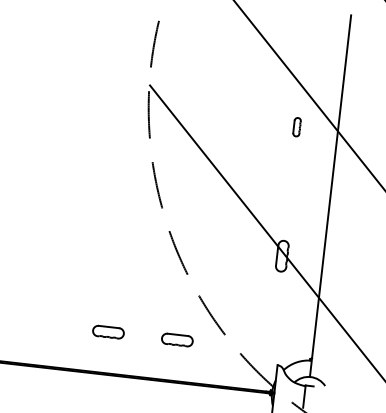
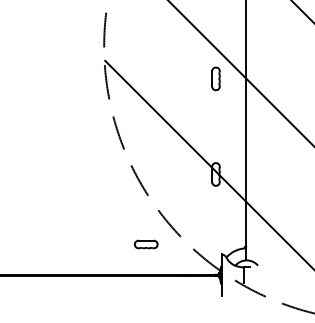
part: (296, 126) -> (215, 78), size x1.67
part: (108, 332) -> (95, 244), removed

